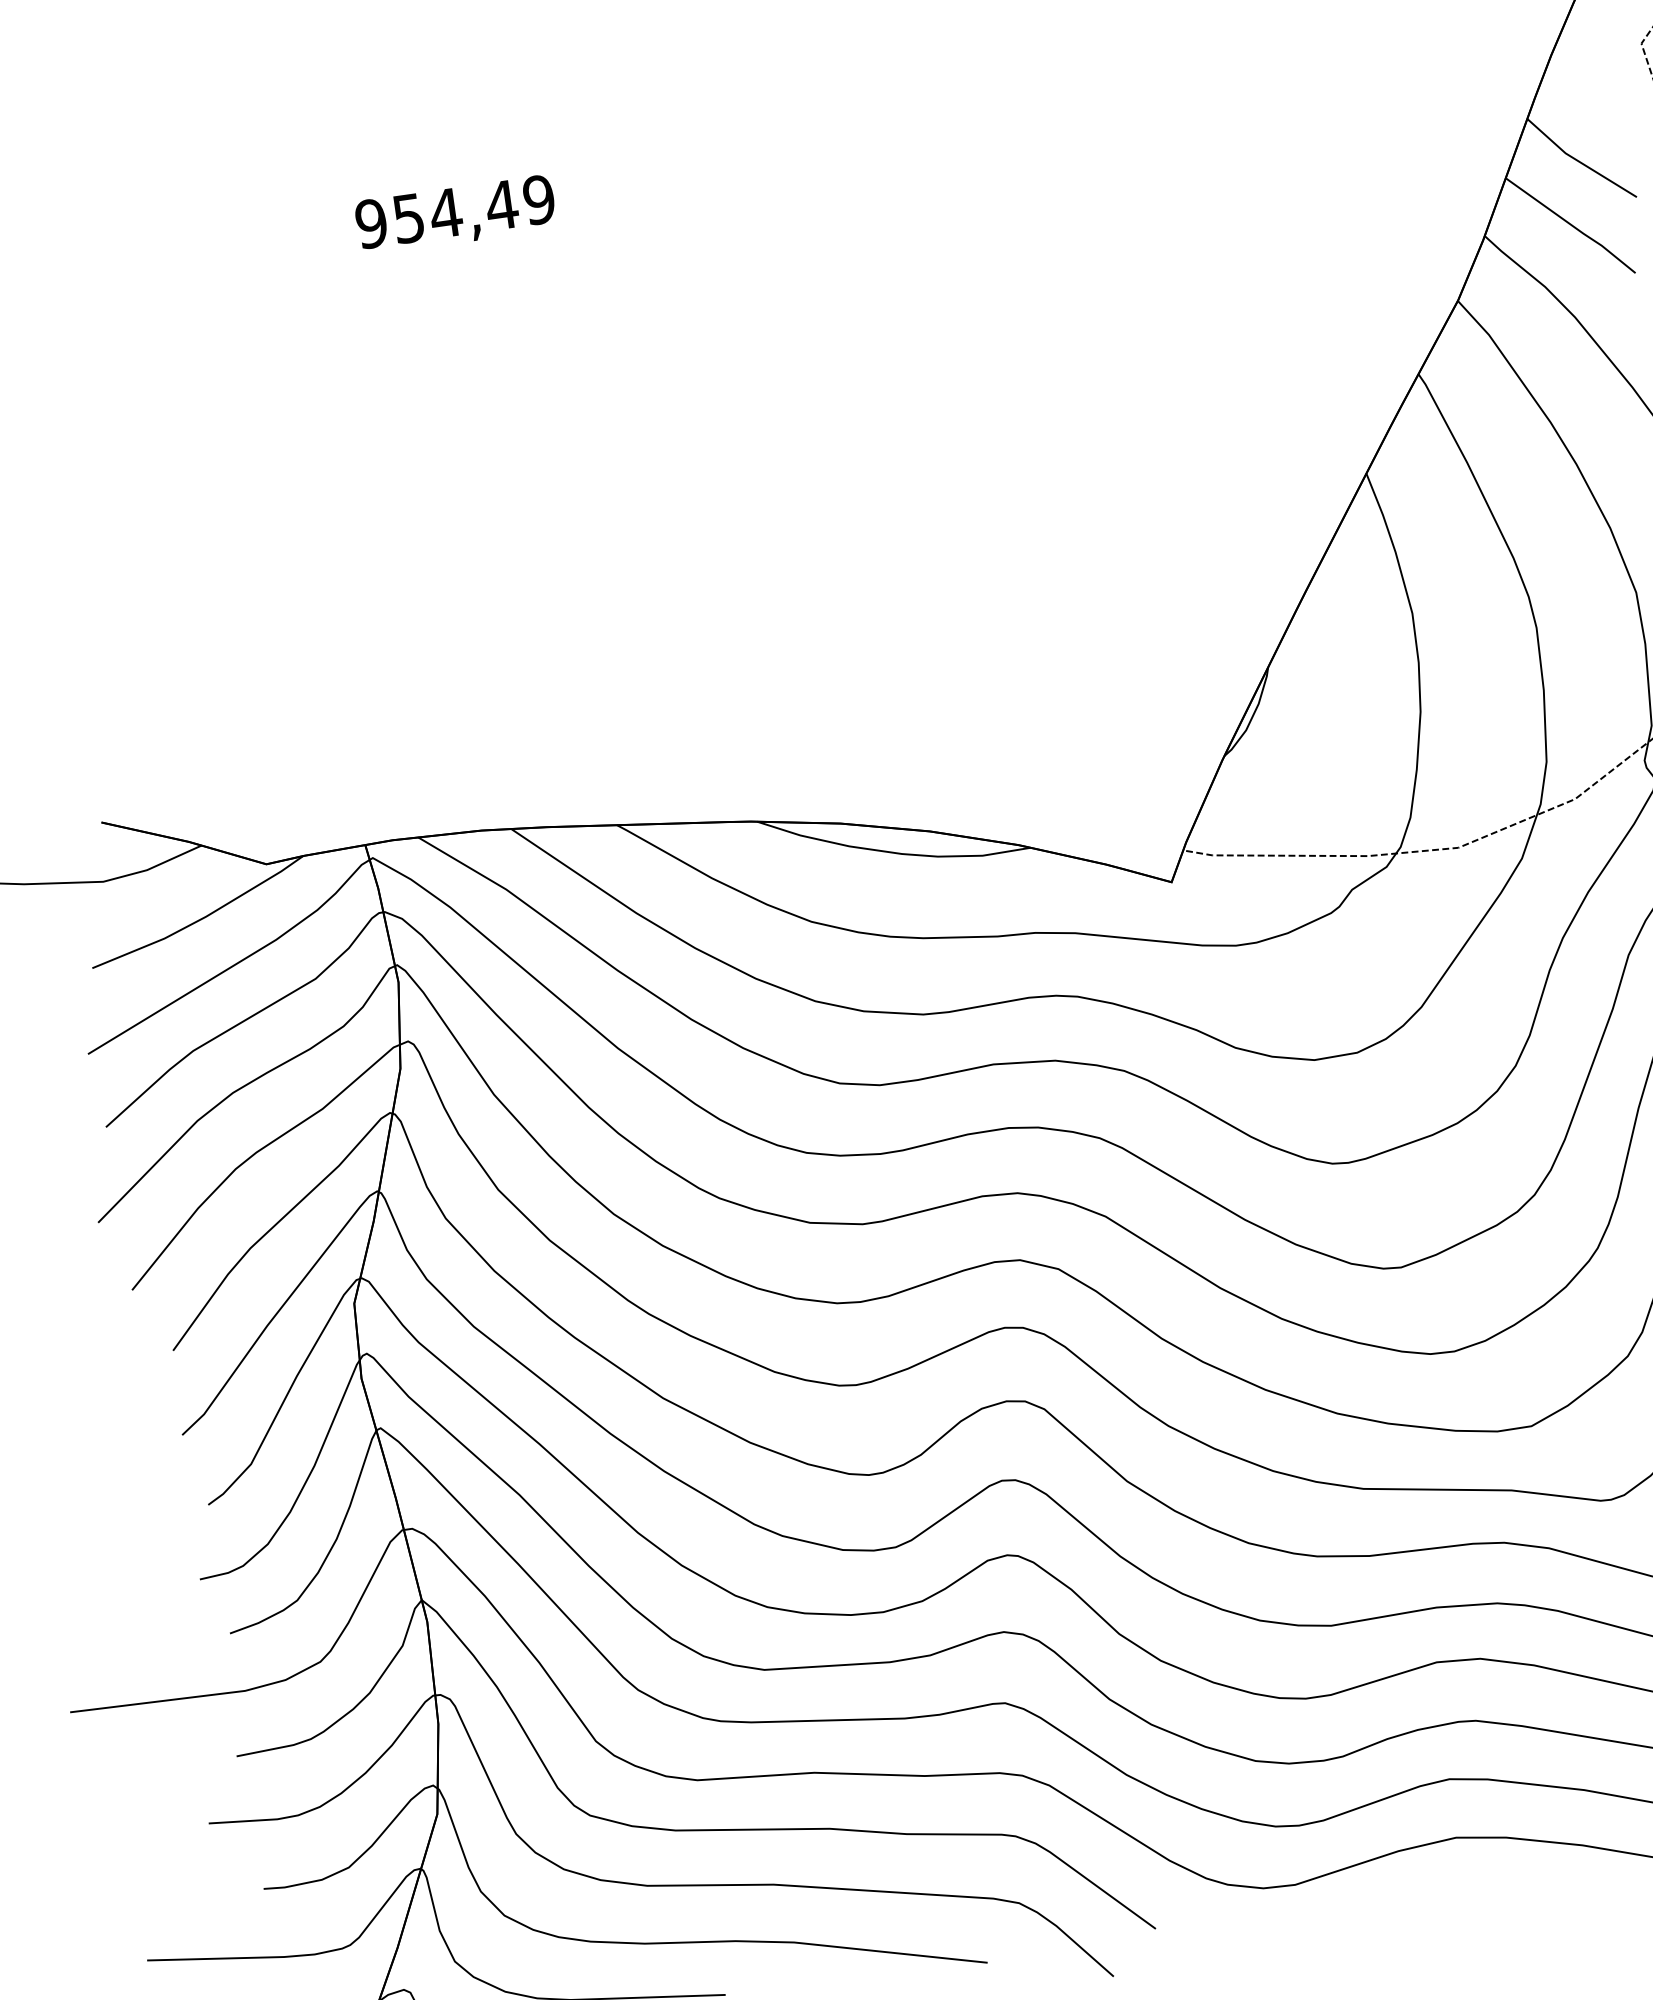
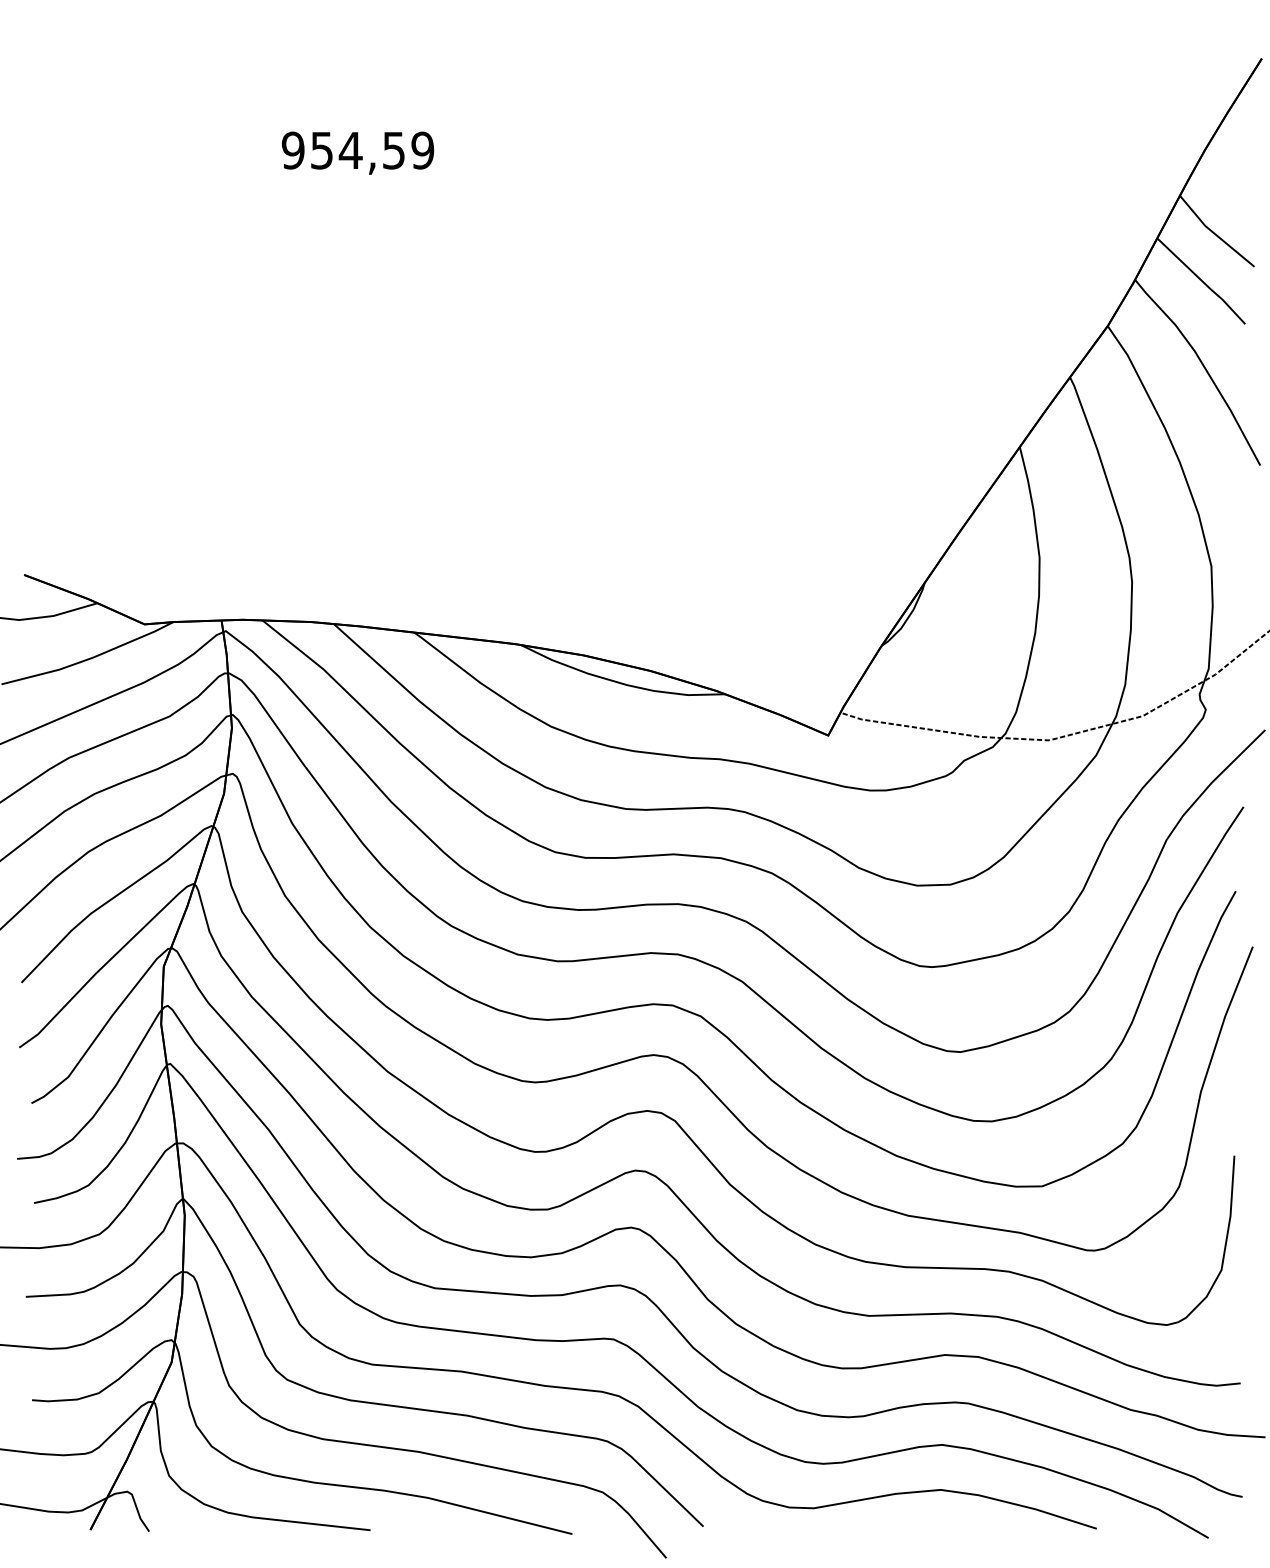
text: (501, 205) -> (393, 150), 954,49 -> 954,59

